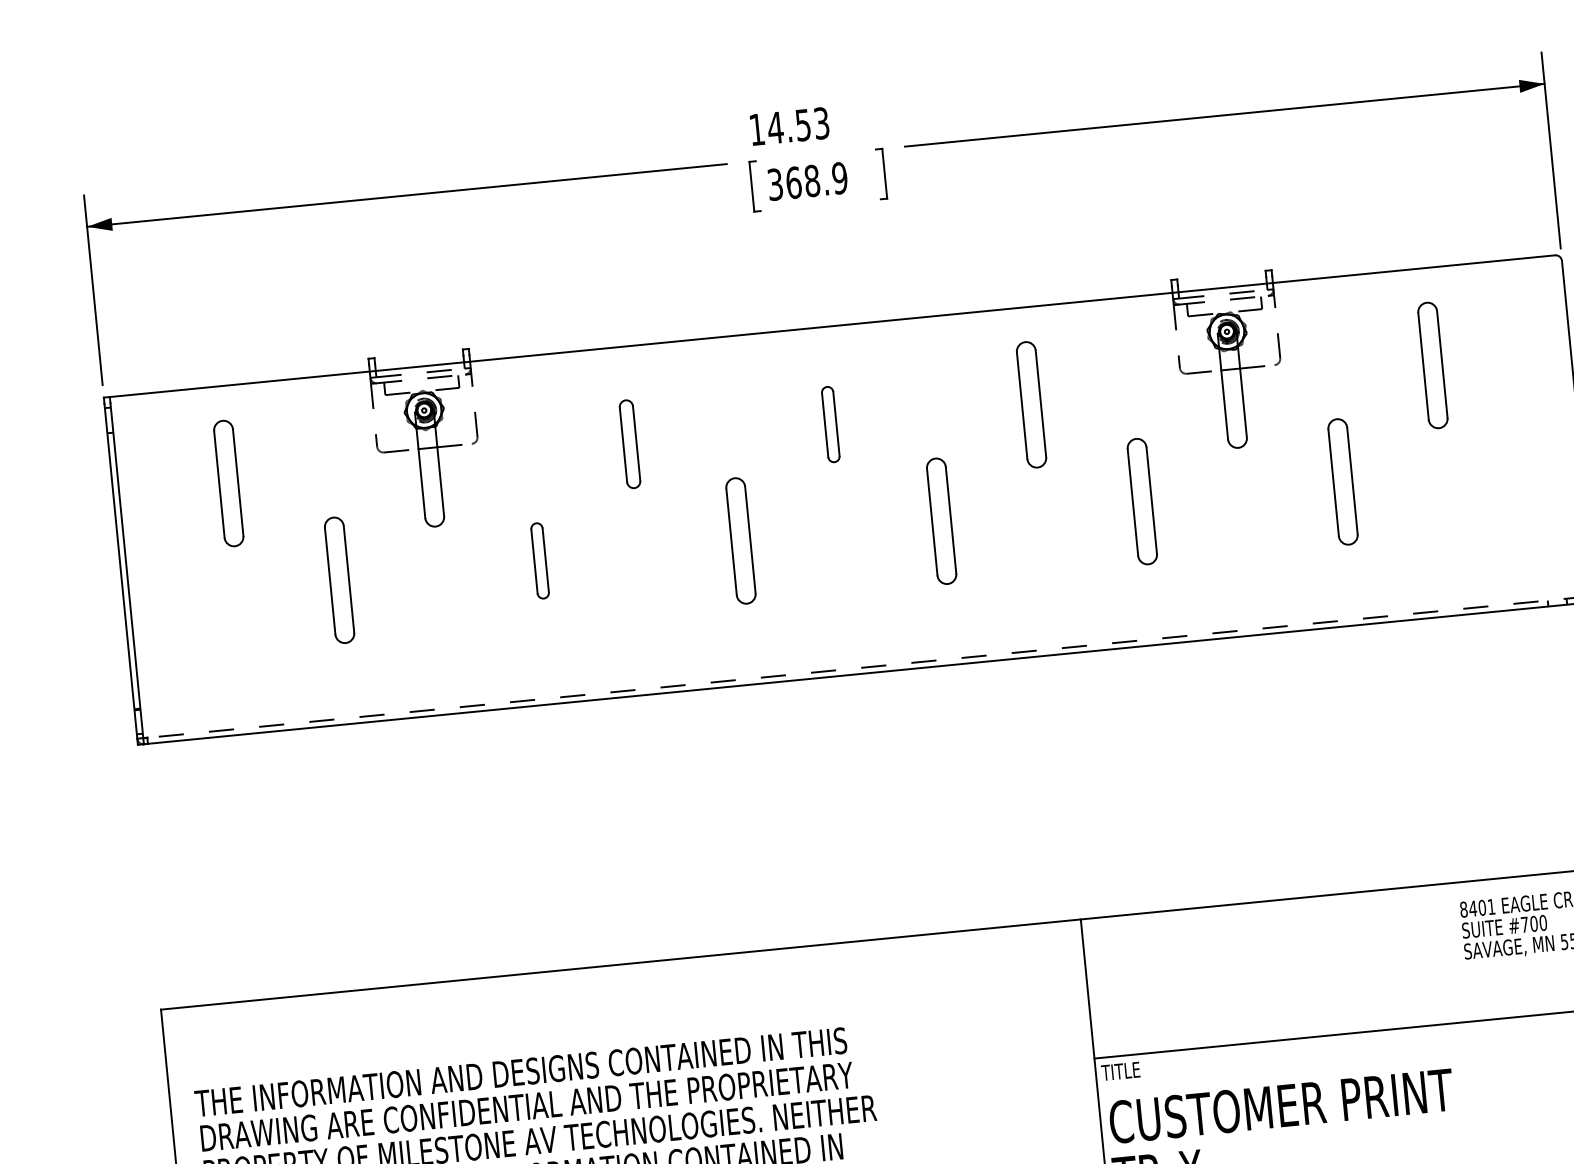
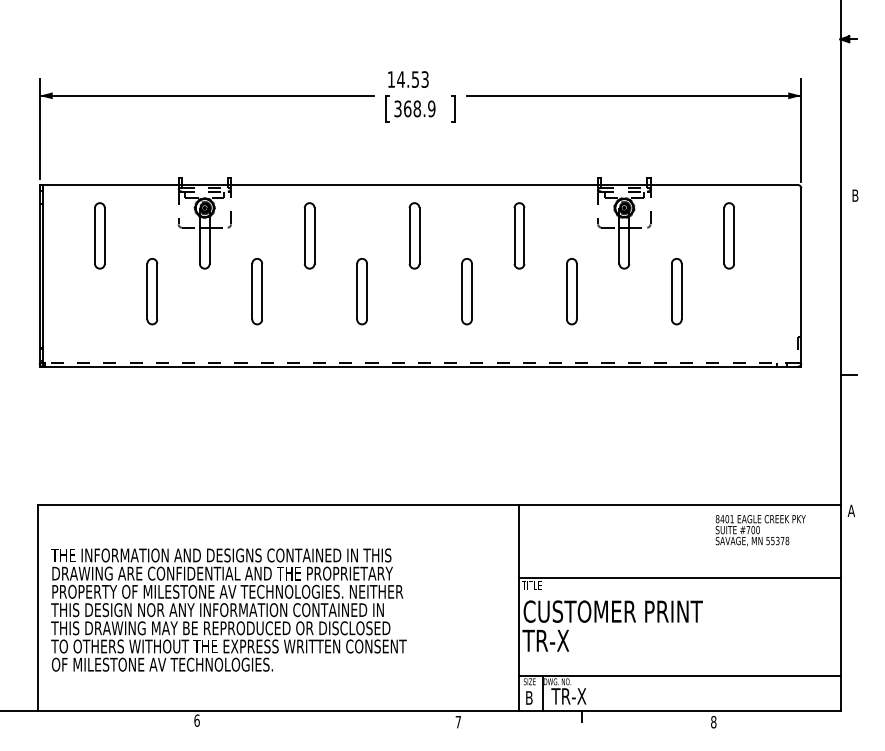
part: (830, 423) -> (414, 235), size x1.67
part: (629, 443) -> (309, 235), size x1.43
part: (538, 560) -> (256, 291), size x1.67

